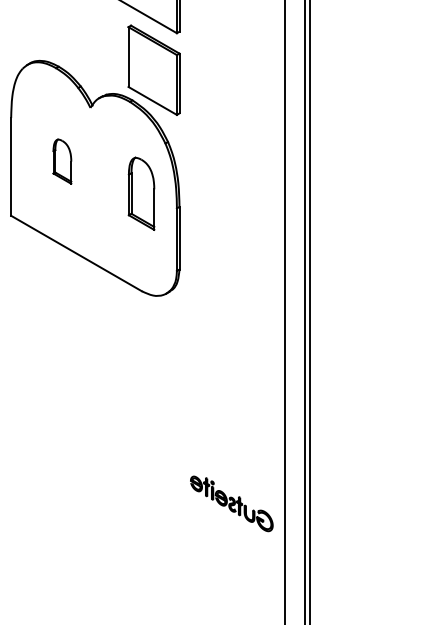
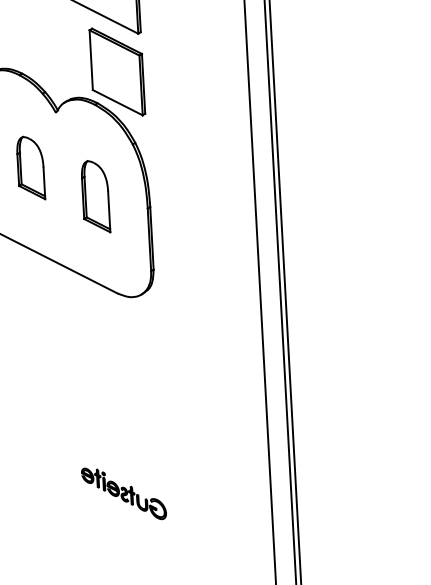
part: (62, 161) -> (30, 168), size x1.43
part: (141, 193) -> (95, 196), moved
part: (231, 503) -> (123, 493), moved

